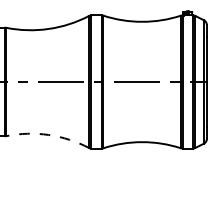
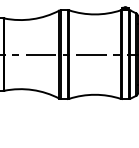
arc: (48, 135) -> (32, 90), dashed -> solid

